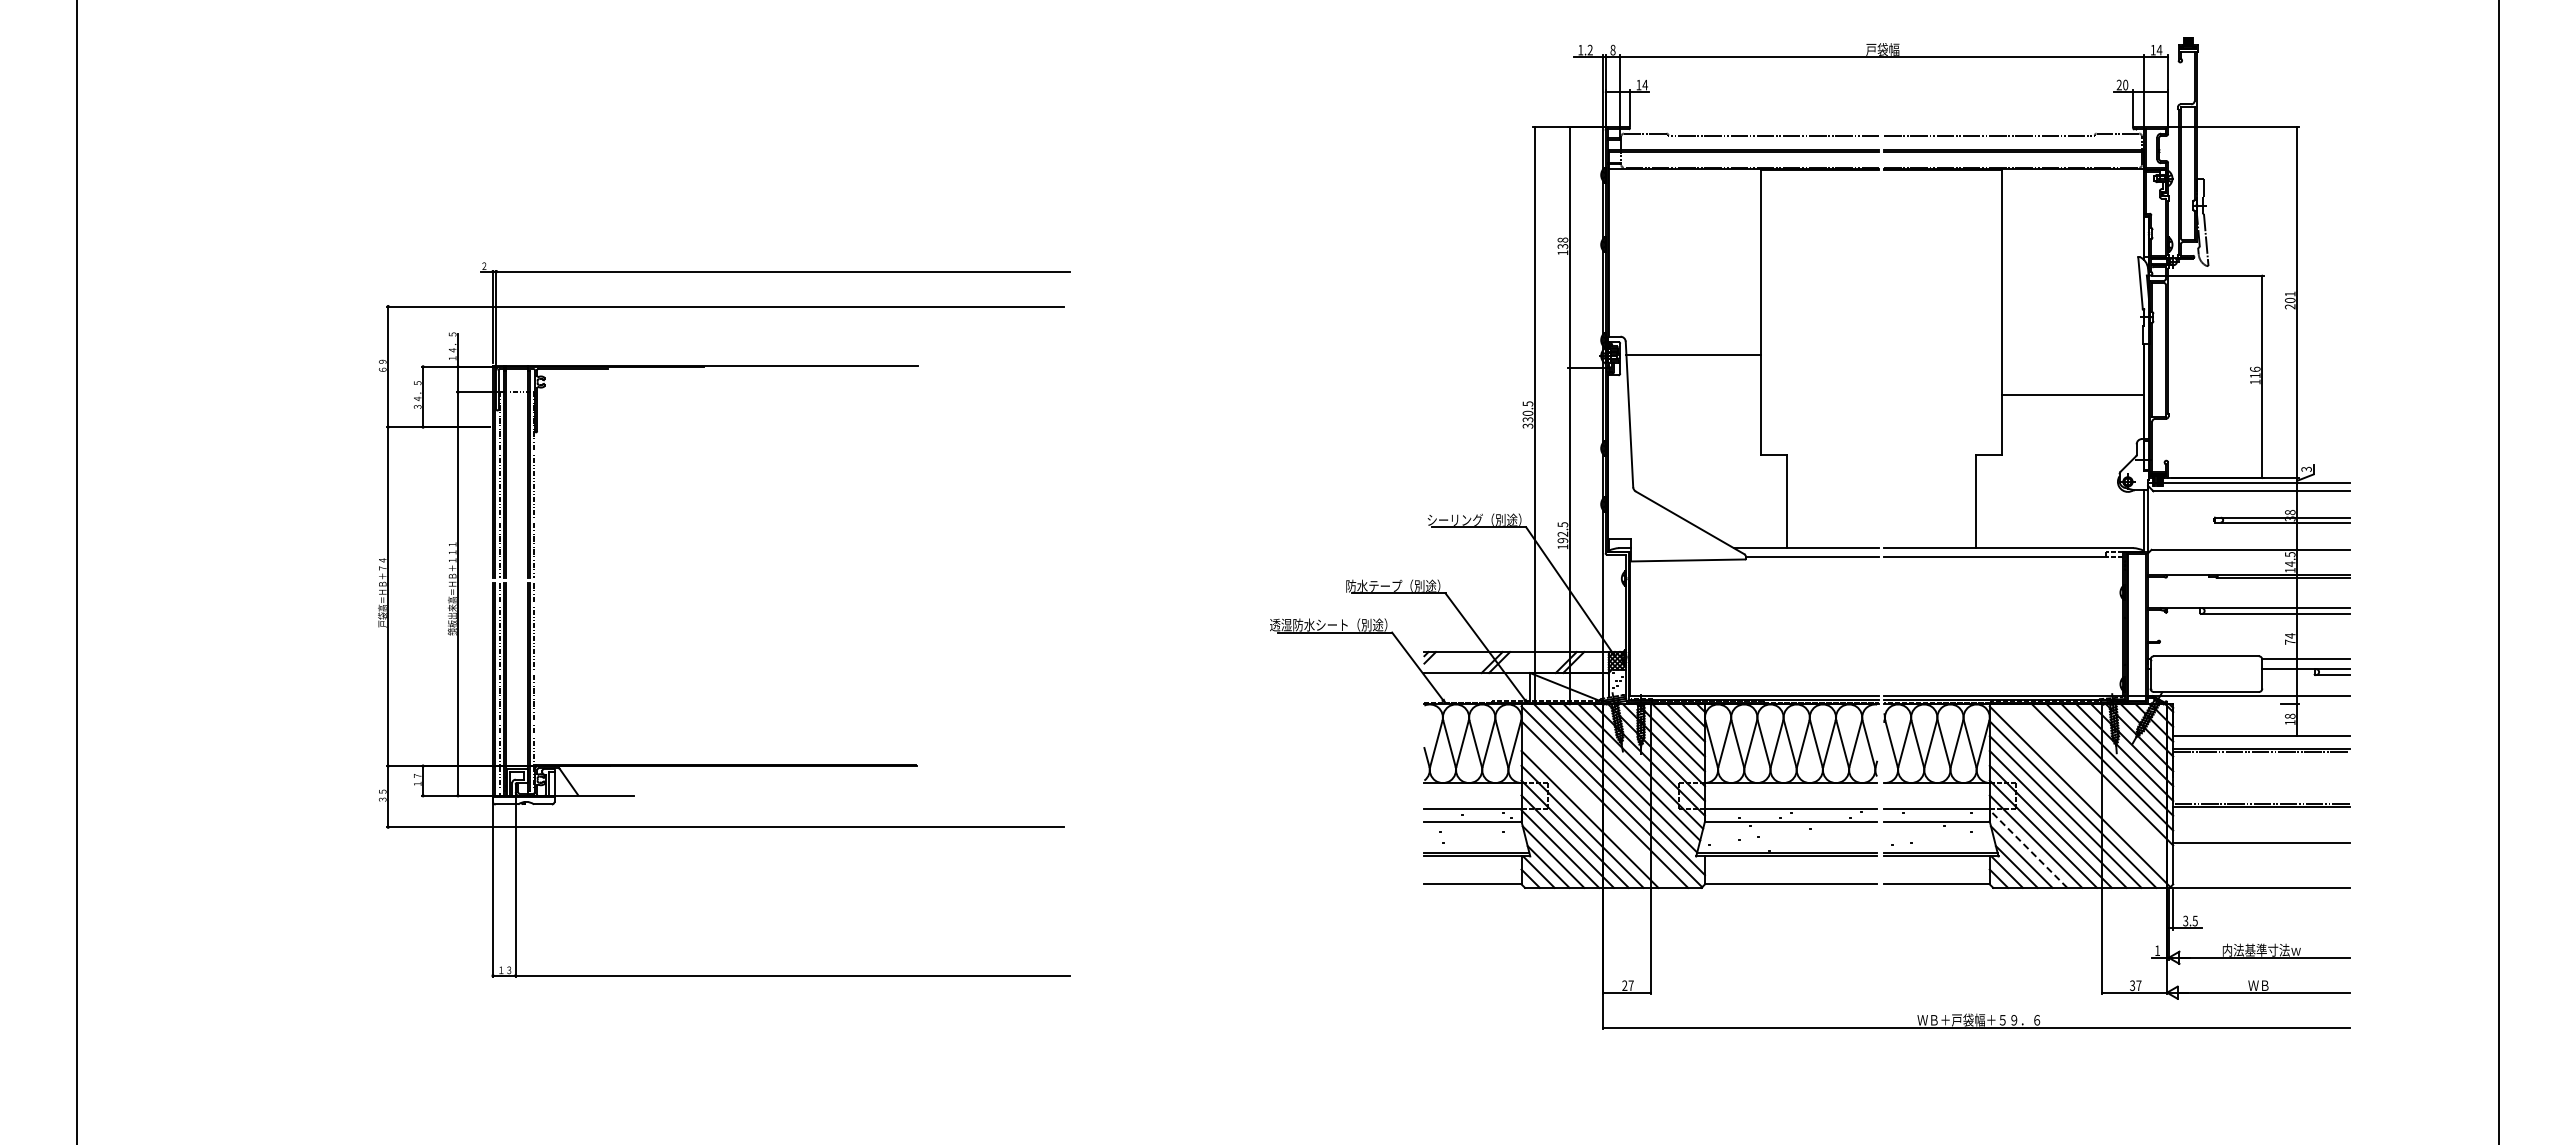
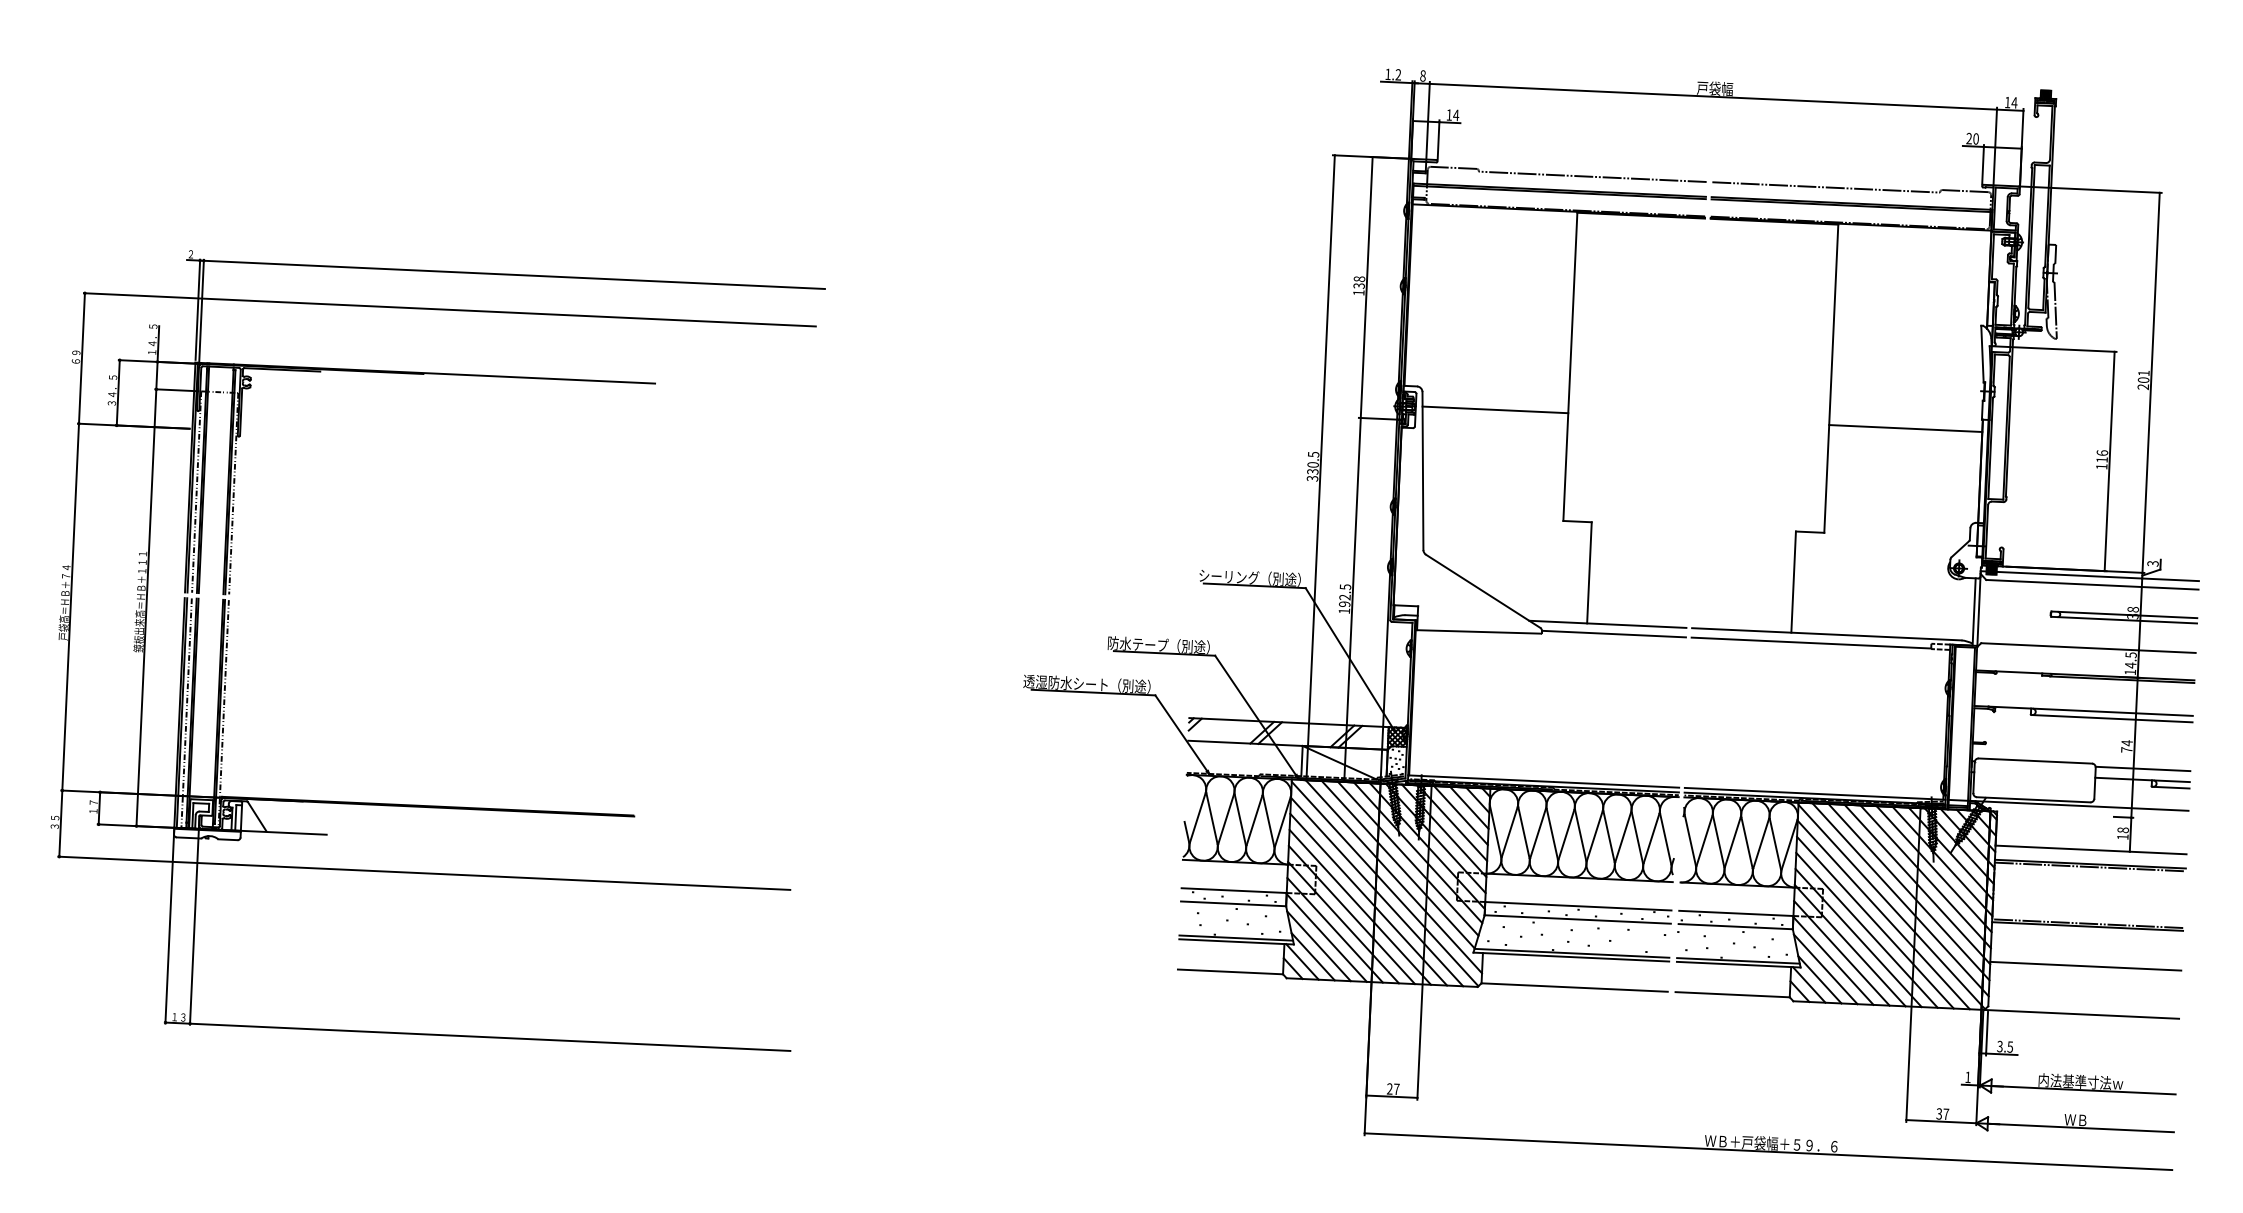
line: (2072, 395) -> (1905, 429), moved
line: (2095, 782) -> (1909, 892), added
line: (2087, 789) -> (1900, 899), added
line: (1597, 811) -> (1368, 899), added
line: (2028, 849) -> (1833, 961), dashed -> solid

